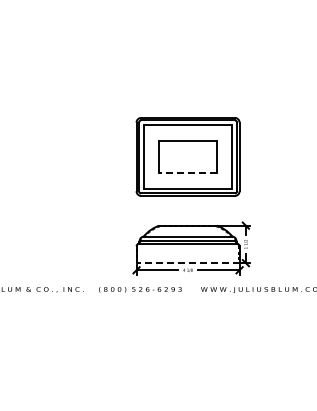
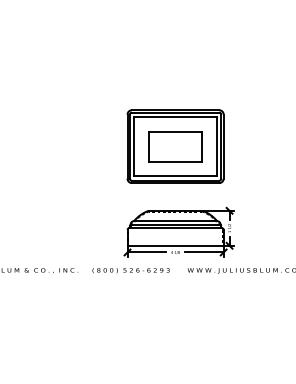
line: (188, 173) -> (176, 162), dashed -> solid
line: (188, 263) -> (176, 246), dashed -> solid

